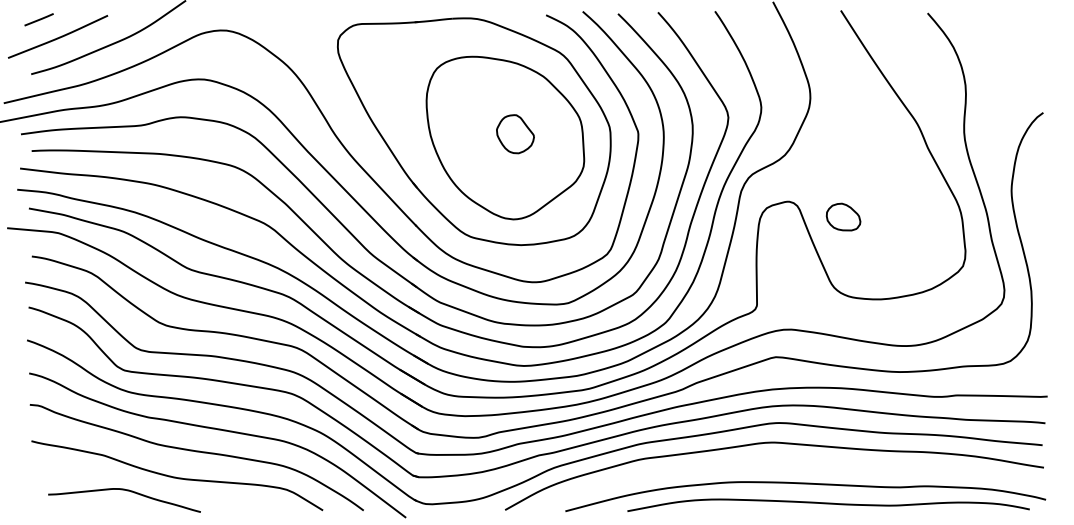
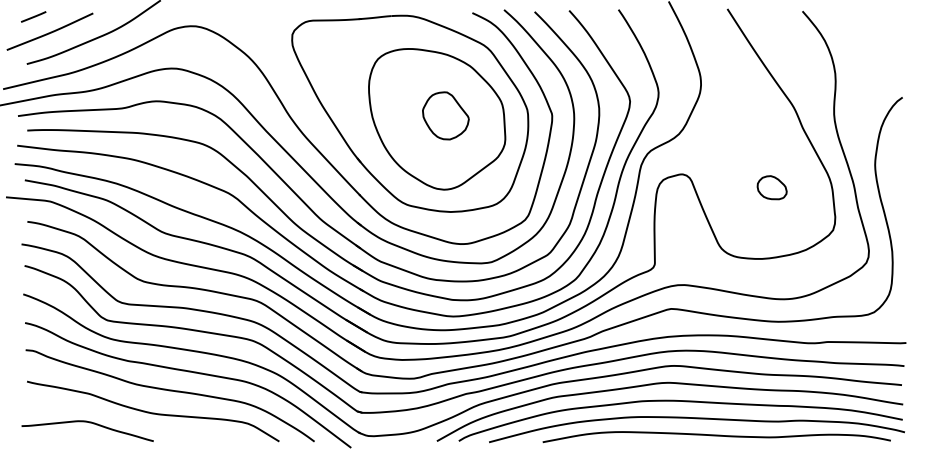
part: (515, 134) -> (445, 116), size x1.43
part: (843, 216) -> (772, 187), moved
curve: (786, 464) -> (680, 401), added
curve: (127, 491) -> (90, 423), moved

